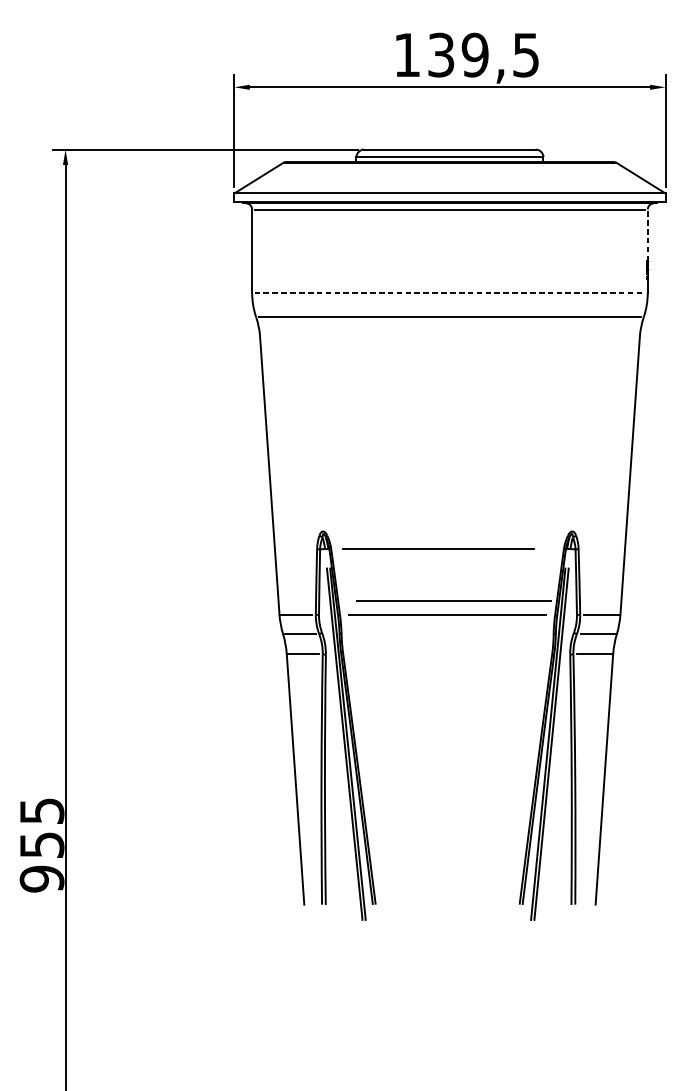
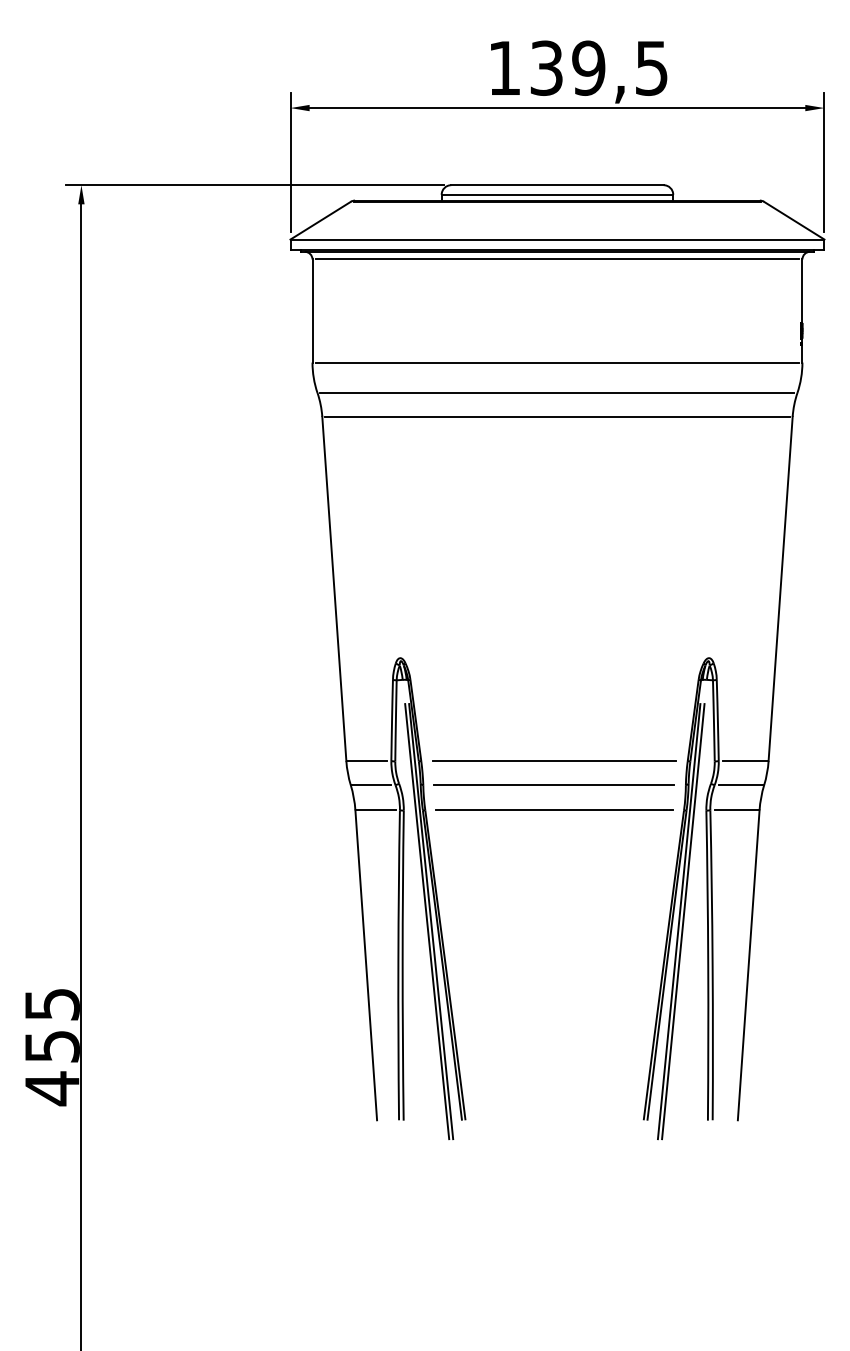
line: (647, 235) -> (802, 291), dashed -> solid
line: (449, 292) -> (557, 362), dashed -> solid
line: (449, 336) -> (557, 416), added
line: (438, 548) -> (554, 809), moved
line: (453, 600) -> (553, 784), moved
text: (41, 878) -> (51, 1088), 955 -> 455

